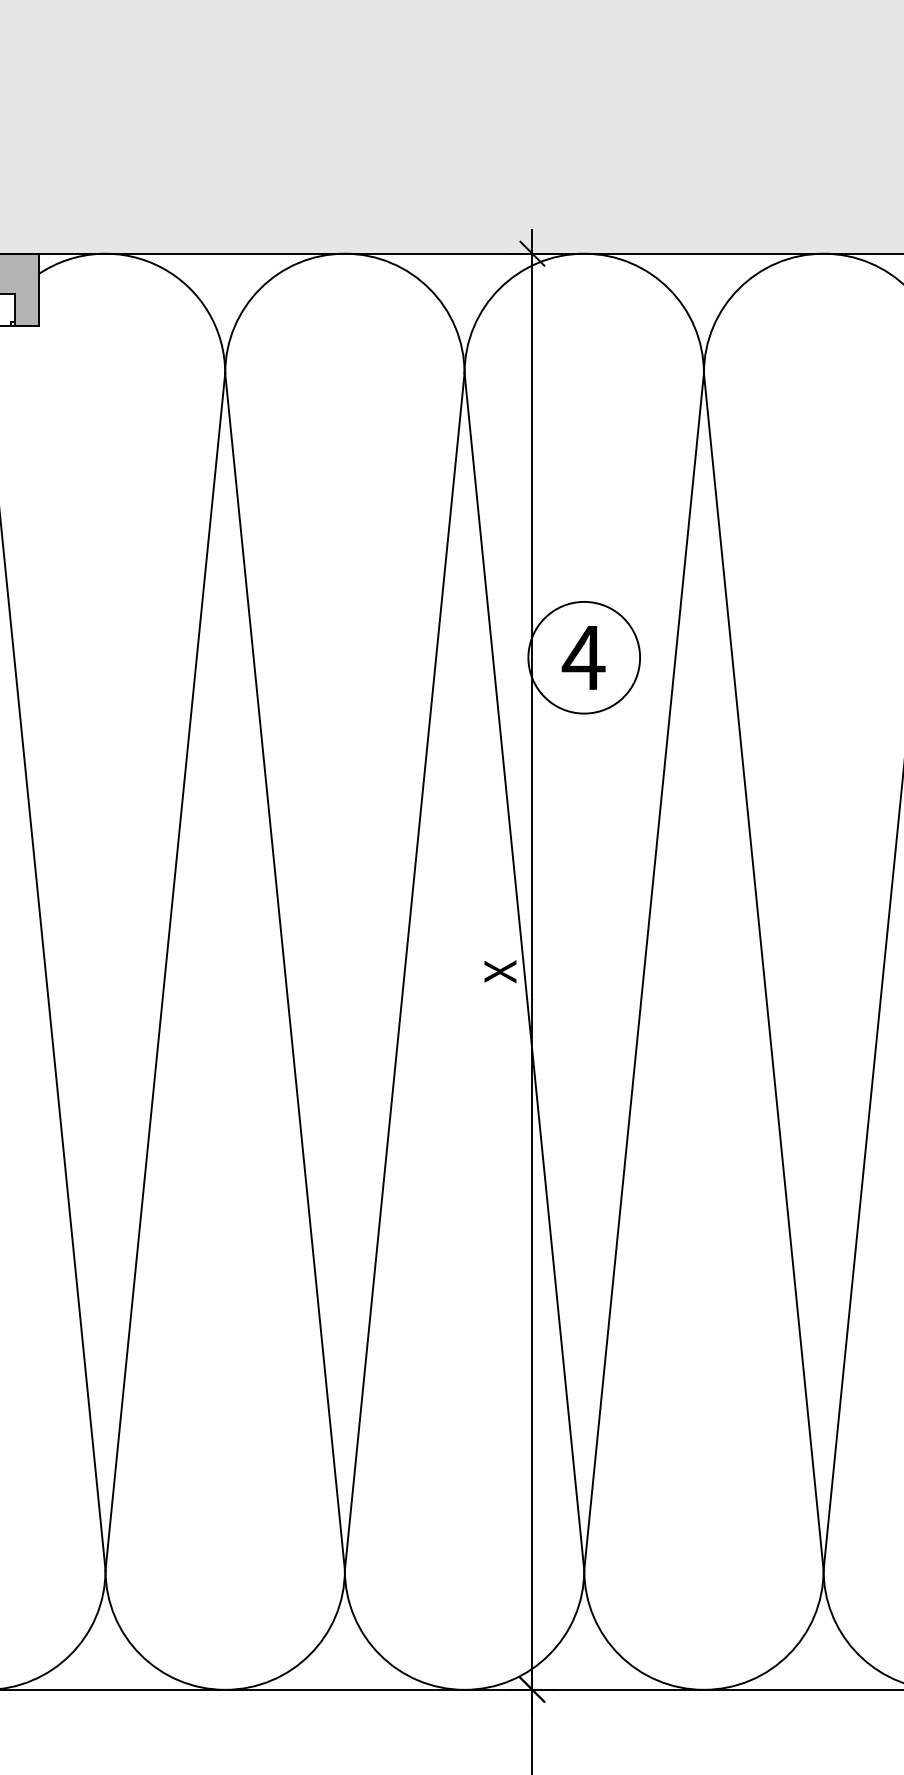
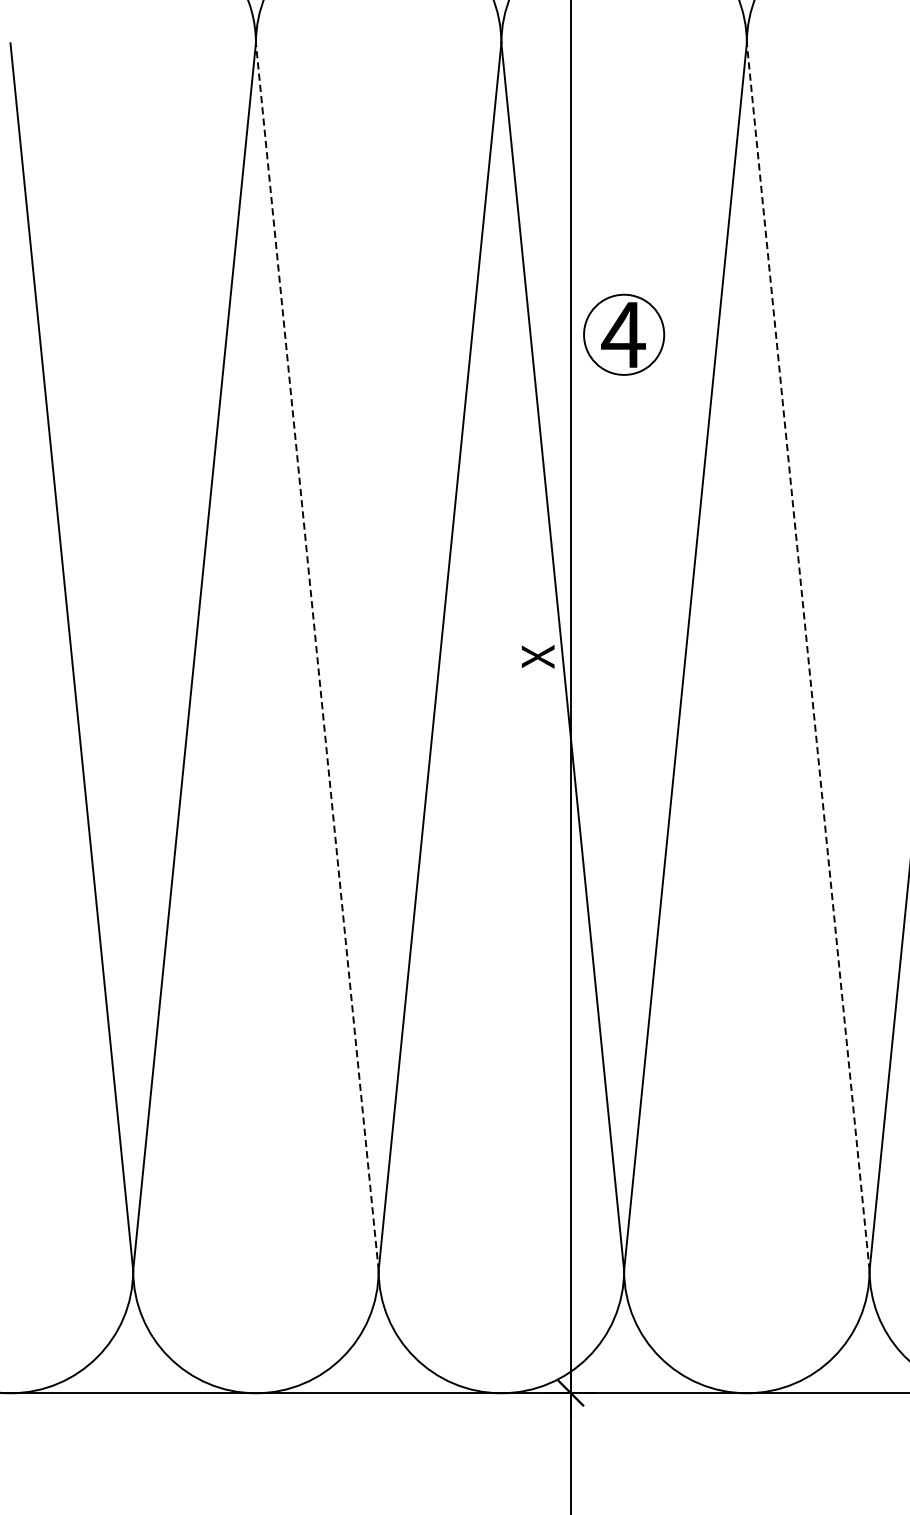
circle: (584, 657) -> (624, 334), size x0.7
line: (285, 971) -> (317, 656), solid -> dashed
line: (763, 971) -> (807, 656), solid -> dashed

